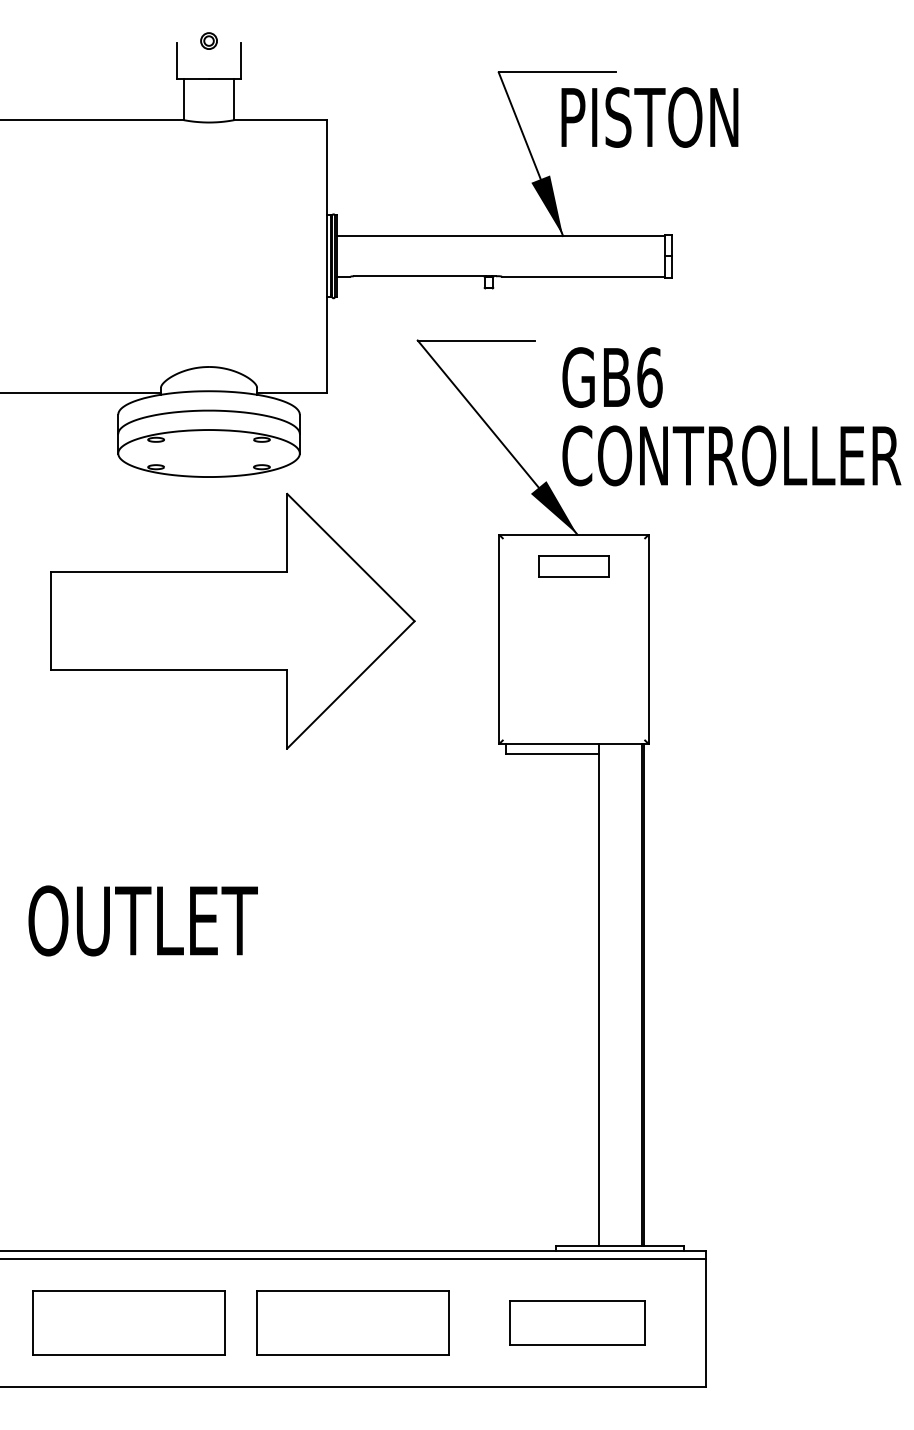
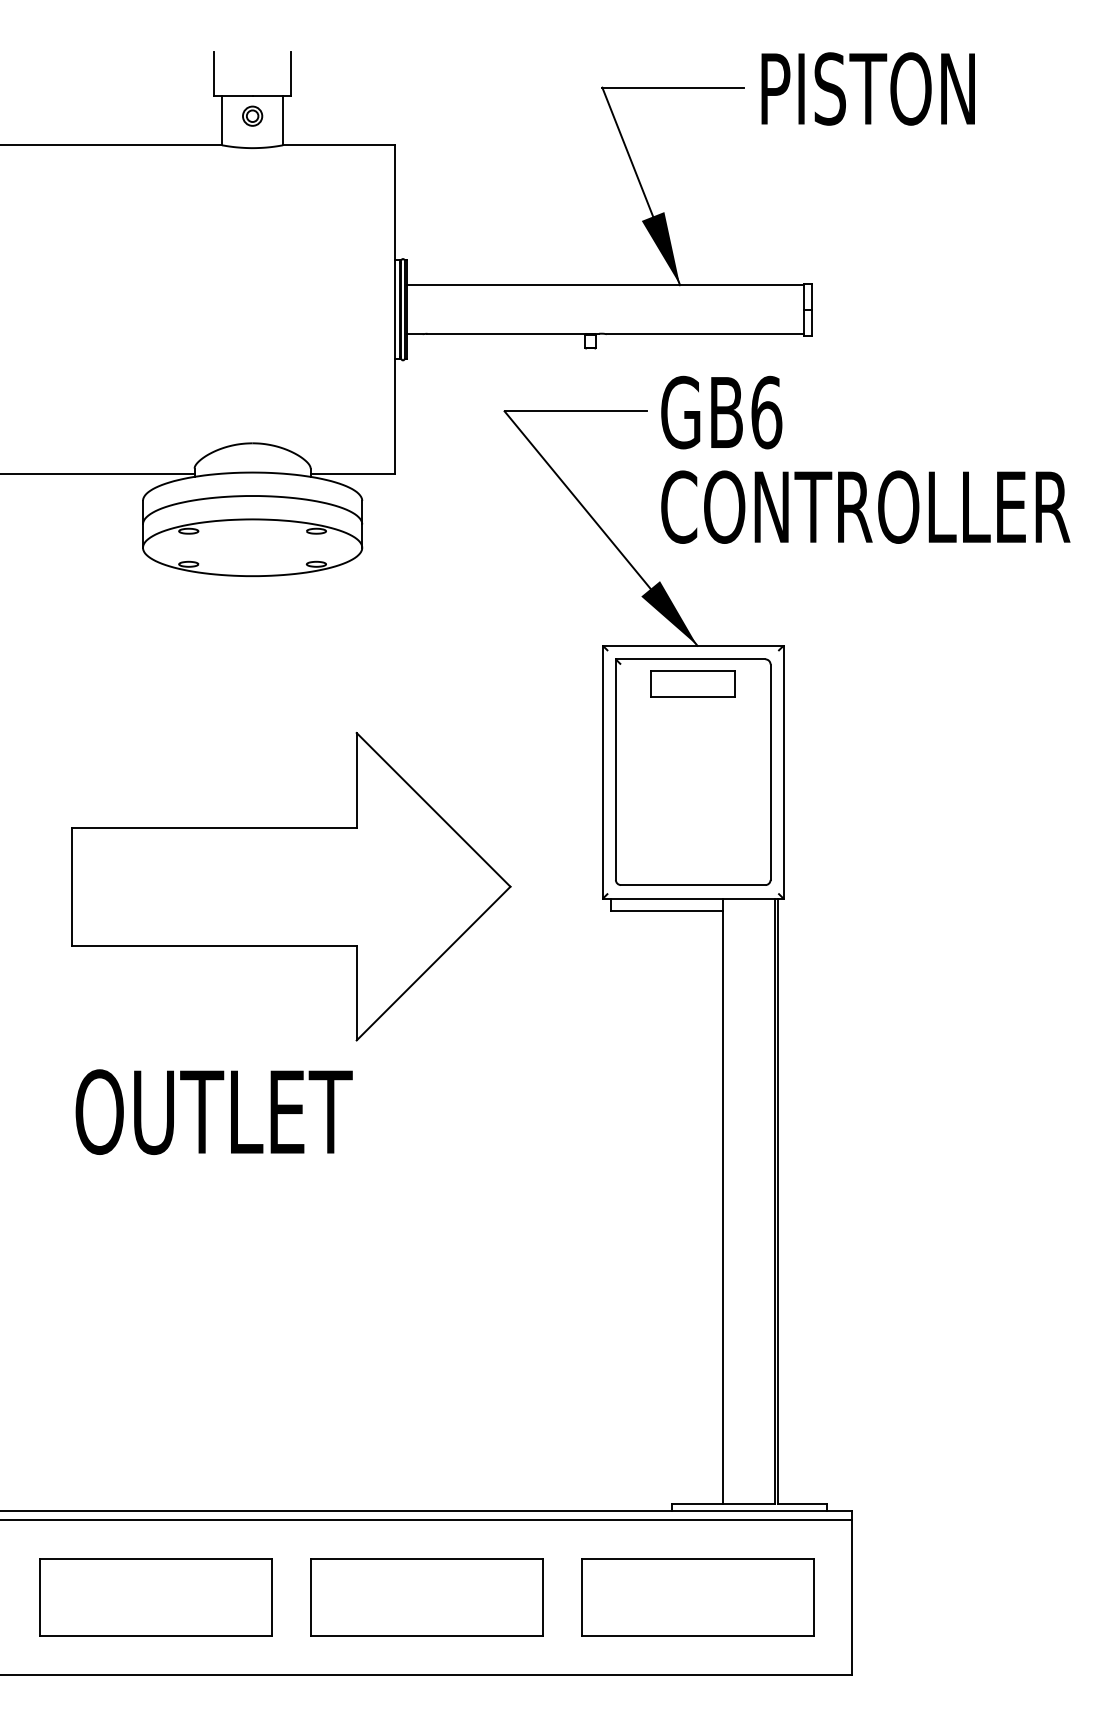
part: (208, 40) -> (251, 115), moved
text: (649, 117) -> (867, 88), moved
text: (731, 416) -> (865, 459), moved
part: (232, 620) -> (290, 885), moved
part: (573, 639) -> (692, 772), added
text: (142, 920) -> (213, 1111), moved
part: (577, 1322) -> (697, 1596), size x1.43

